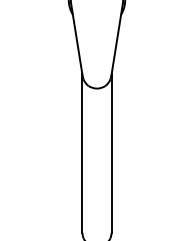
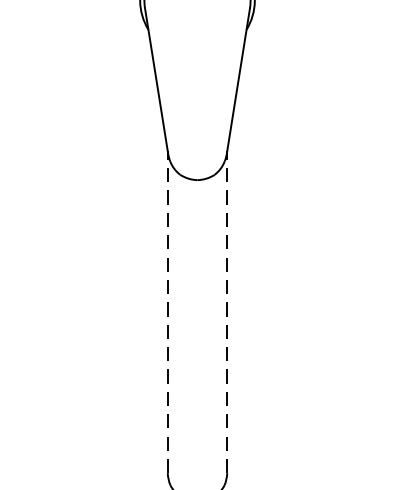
line: (82, 153) -> (168, 312), solid -> dashed
line: (111, 153) -> (226, 312), solid -> dashed

